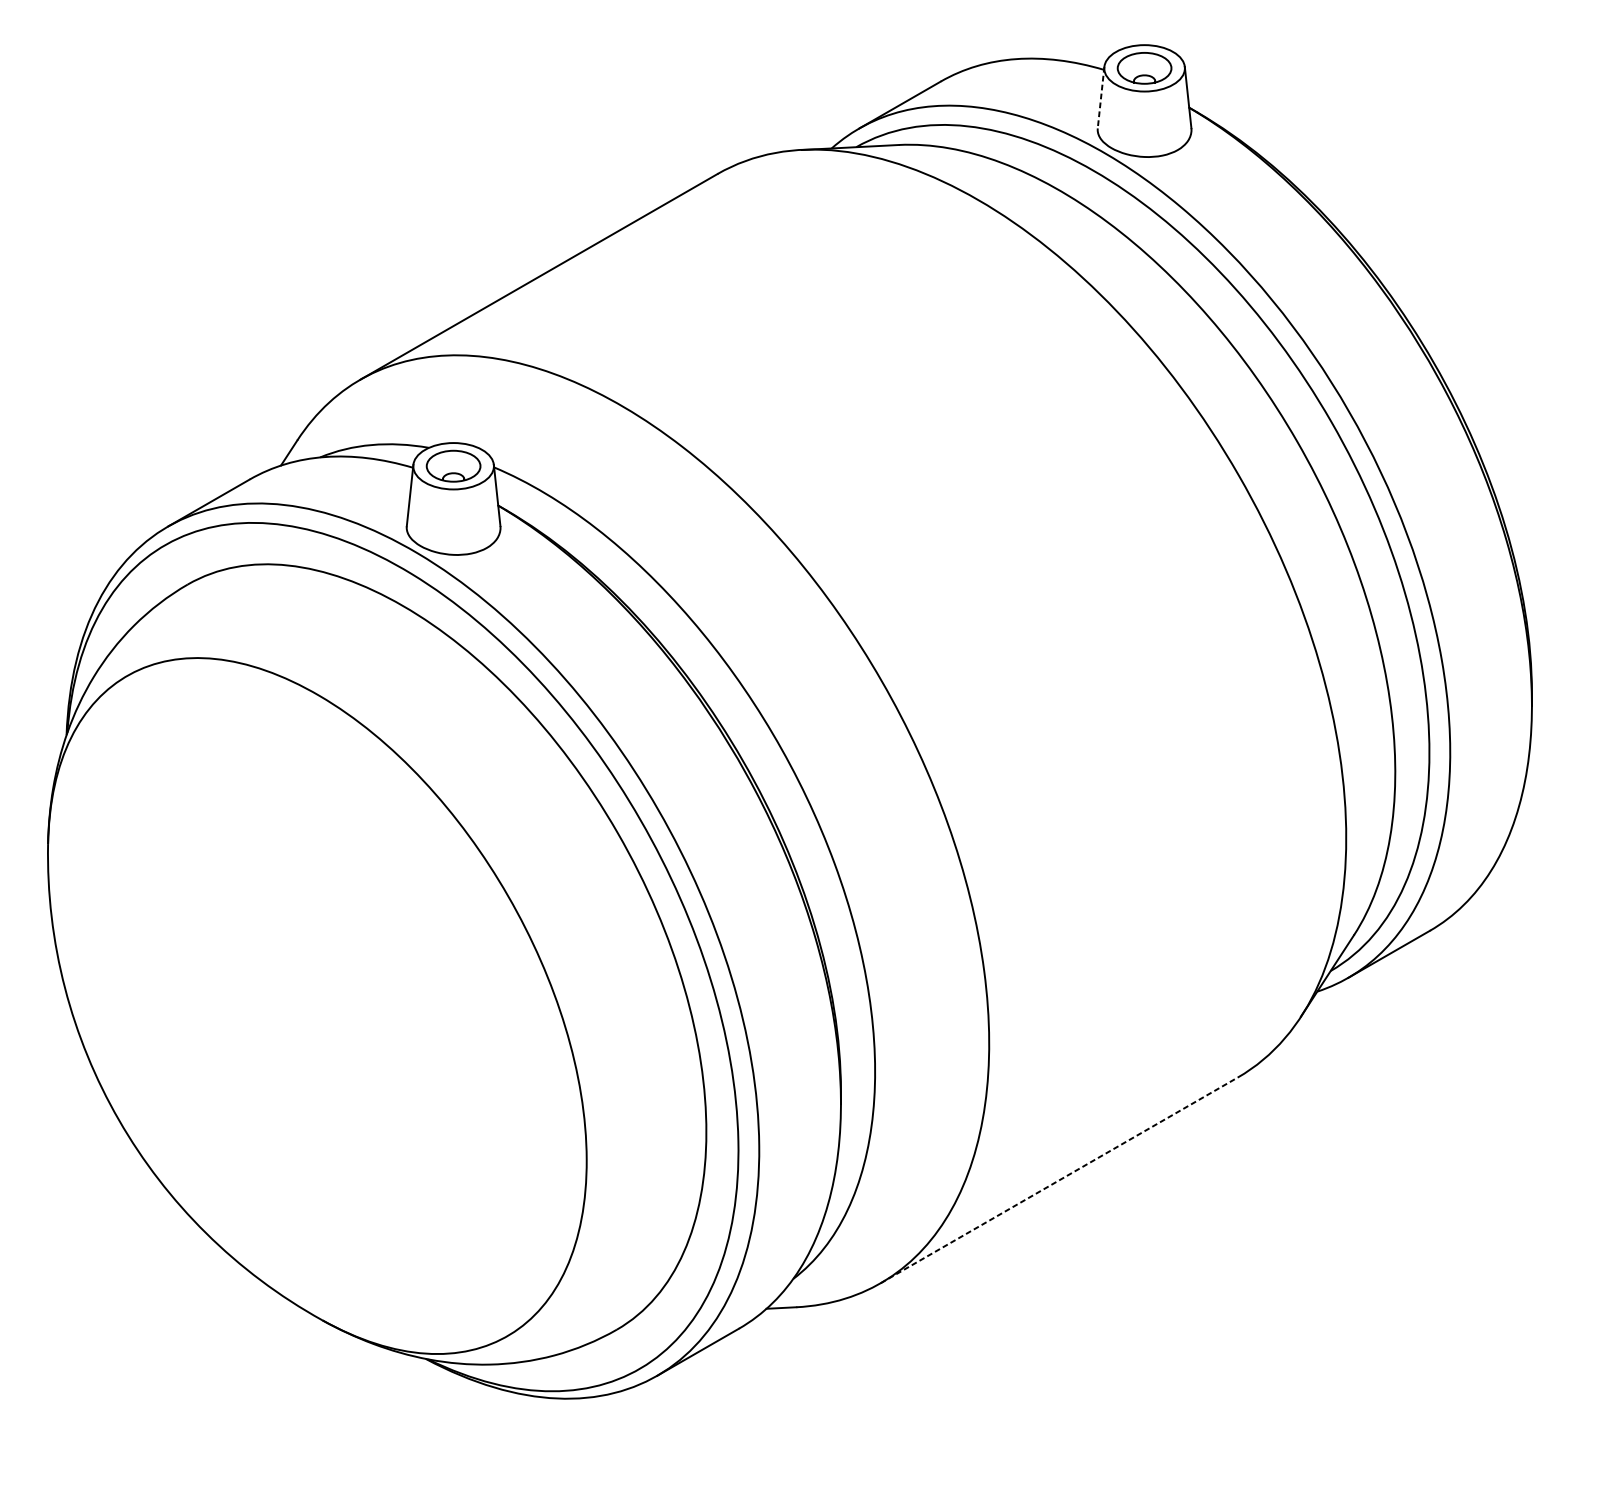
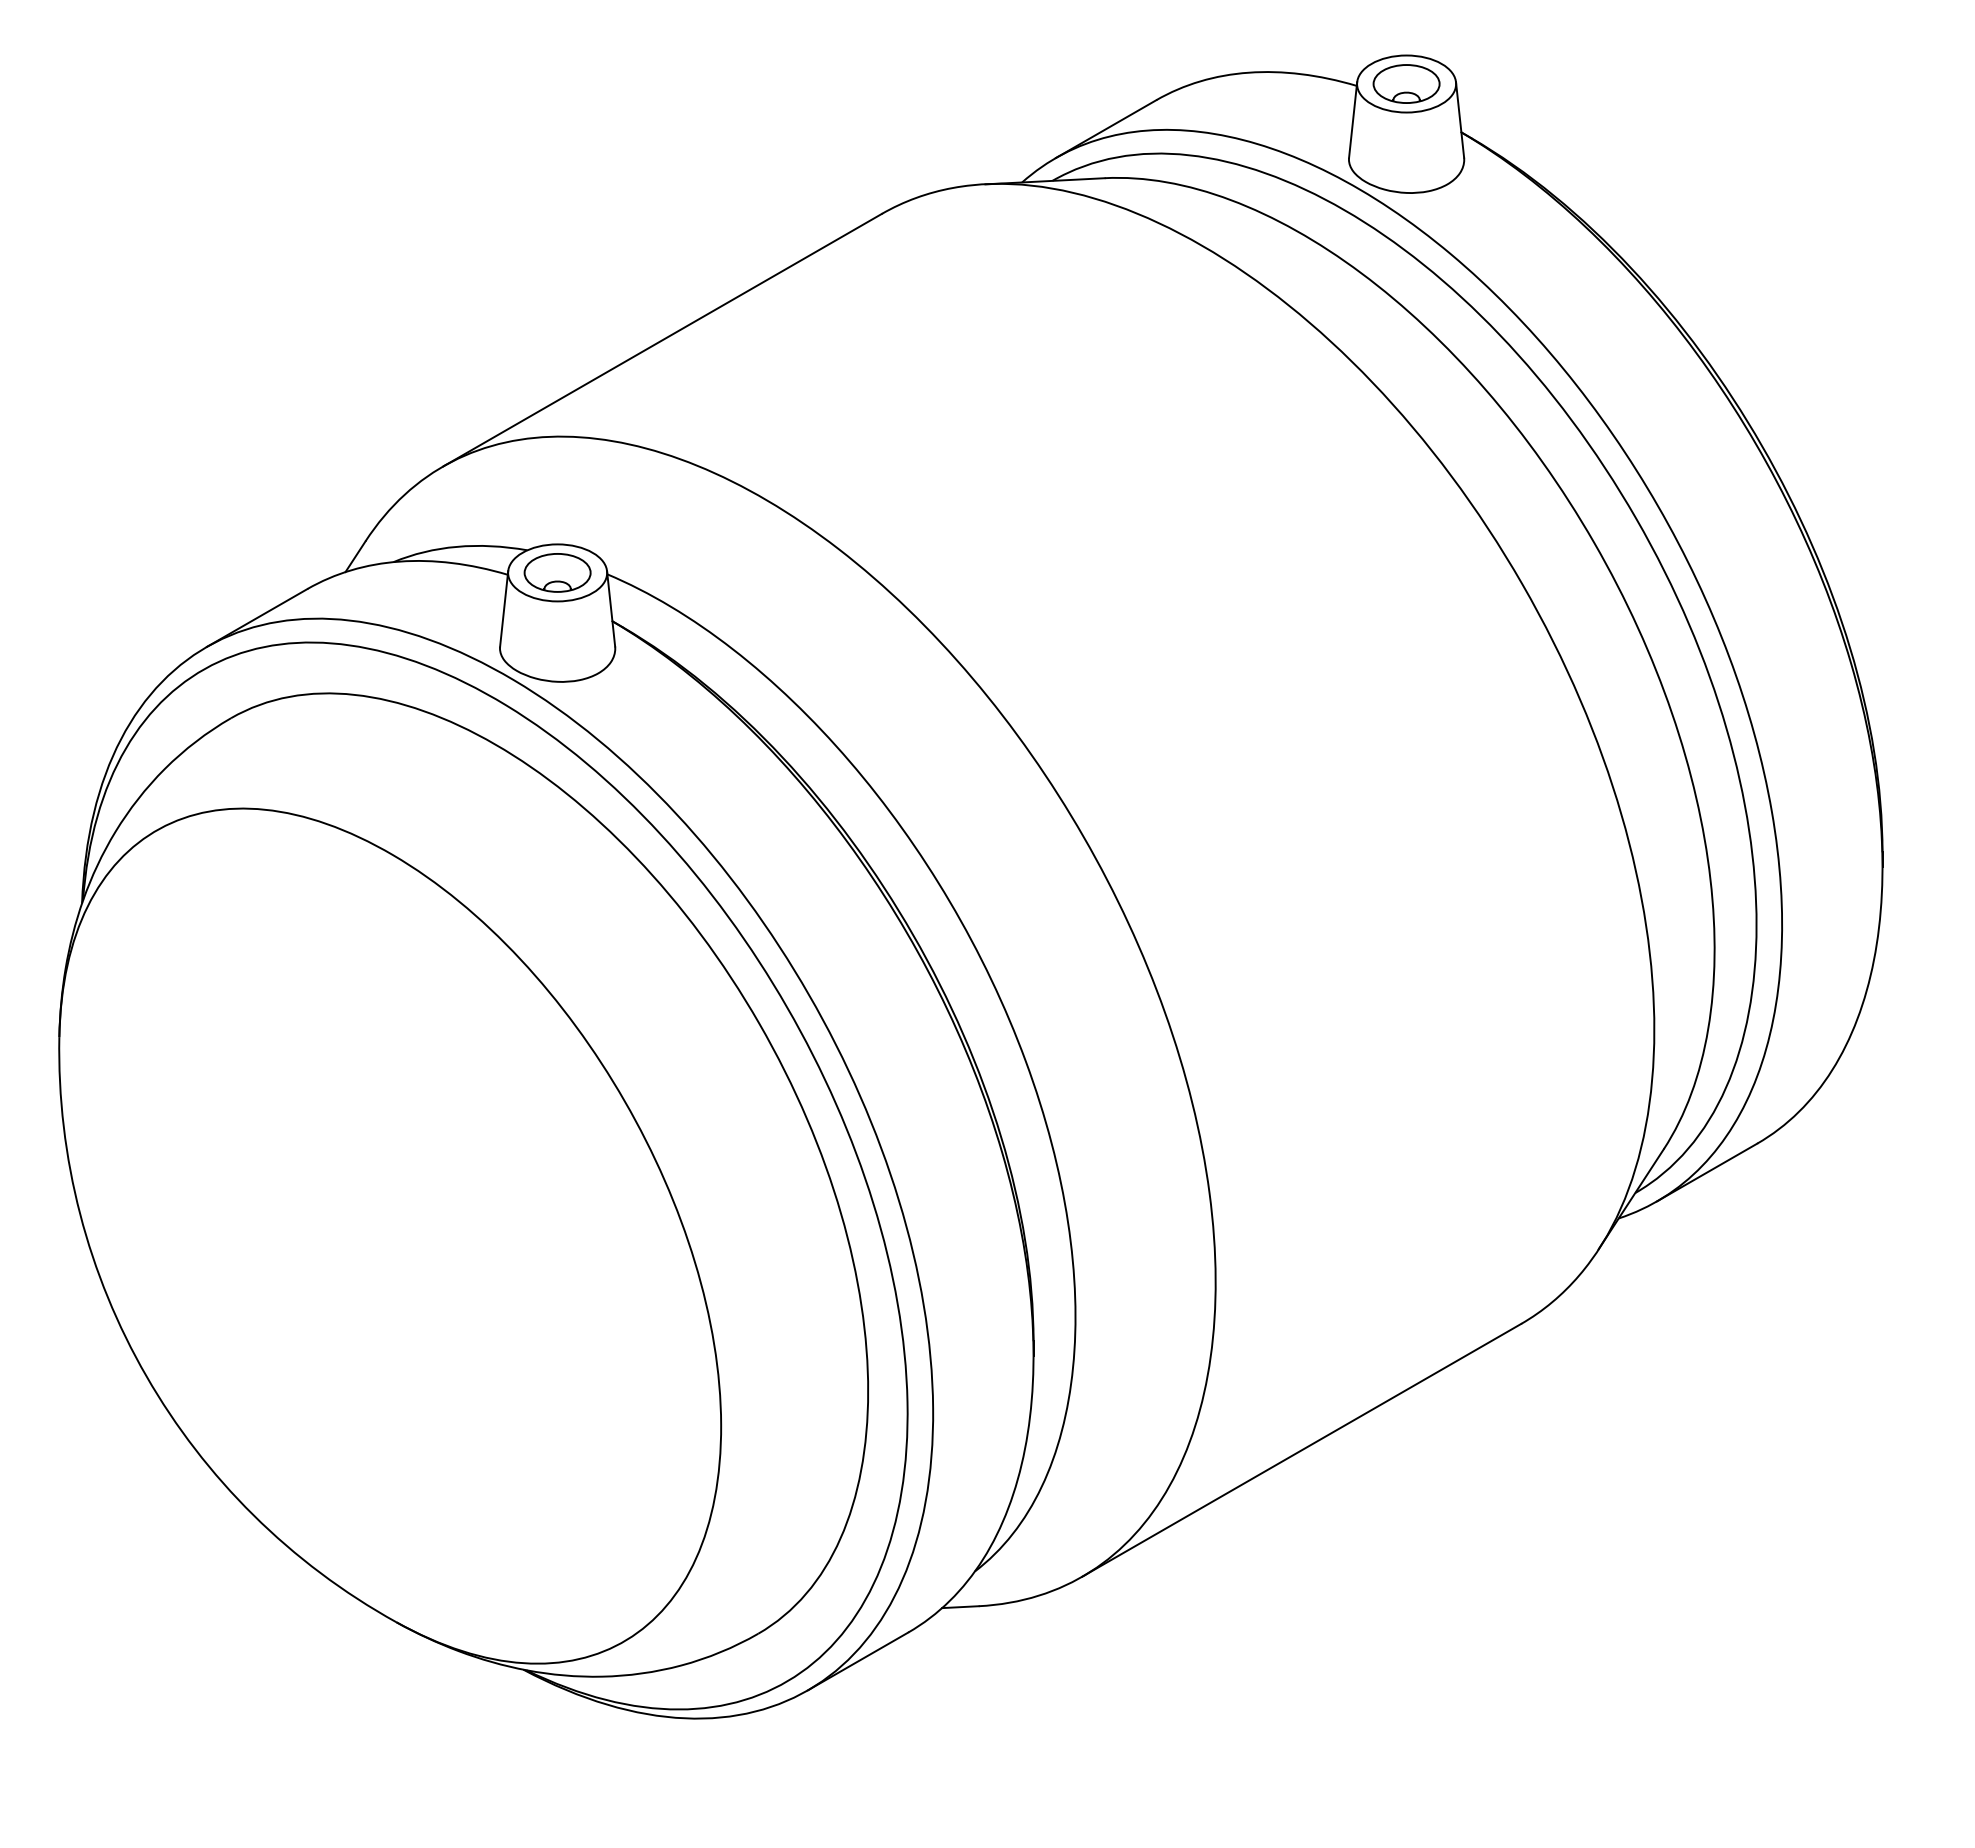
line: (1101, 98) -> (1353, 120), dashed -> solid
line: (1059, 1180) -> (1302, 1450), dashed -> solid

